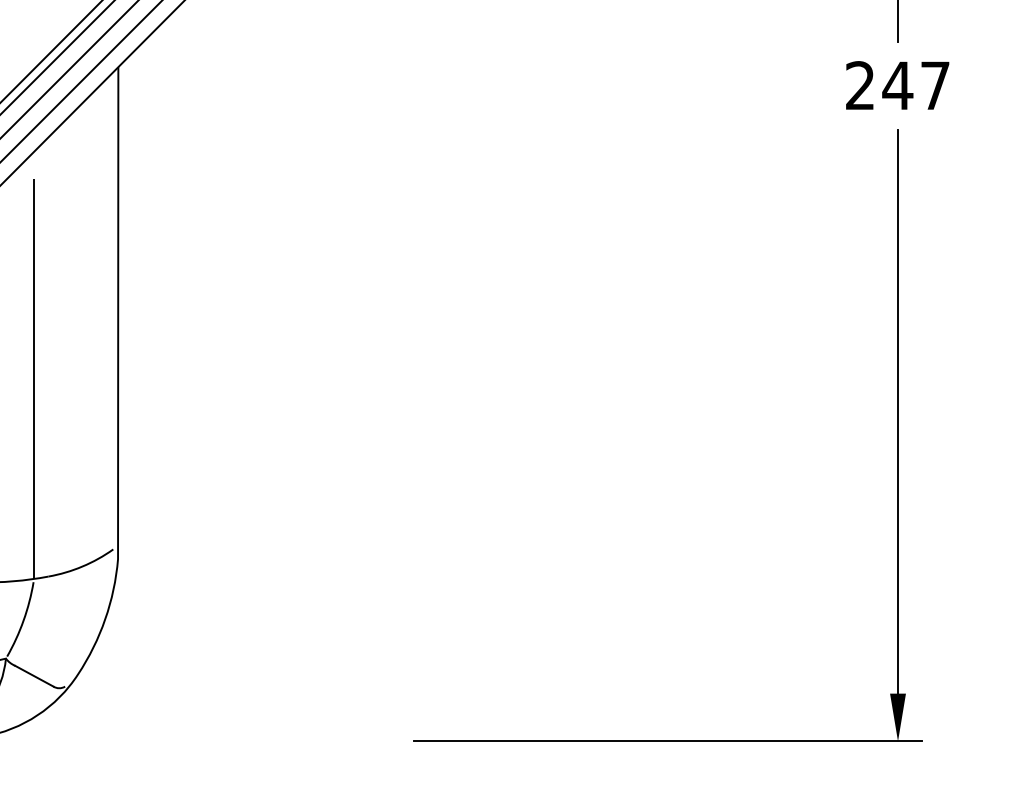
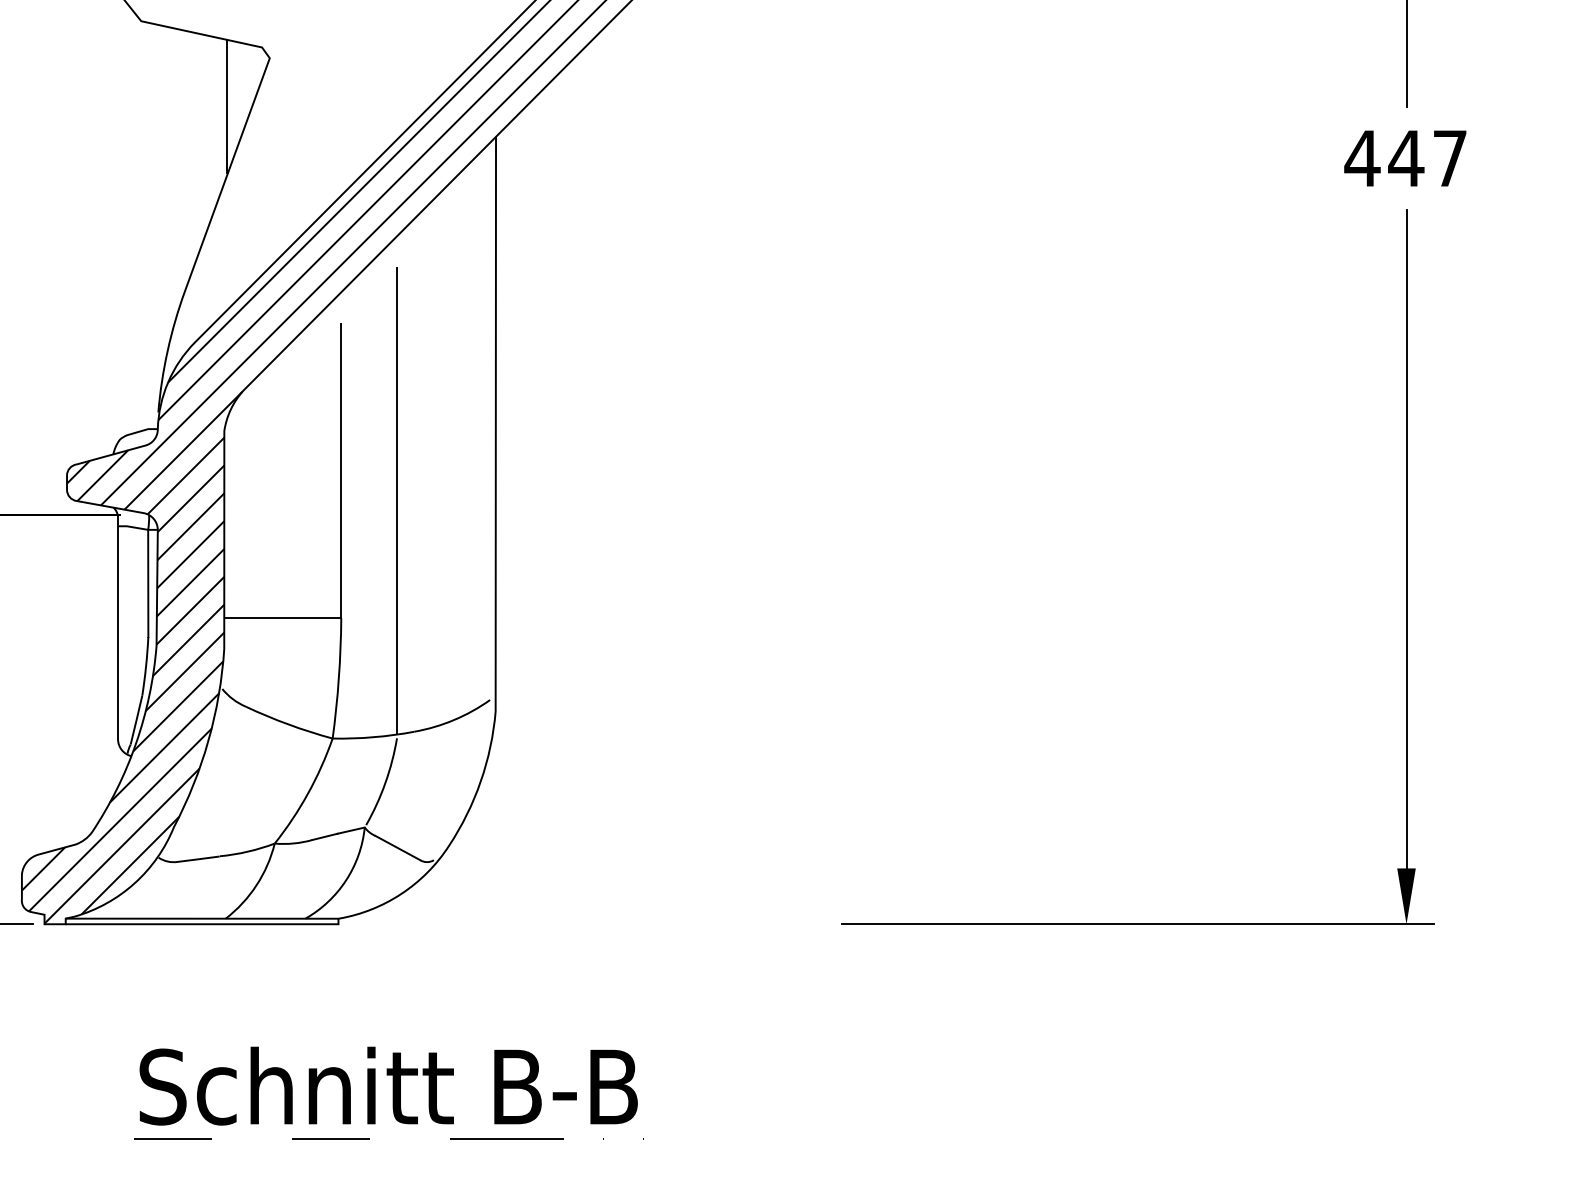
text: (860, 84) -> (1362, 157), 247 -> 447

